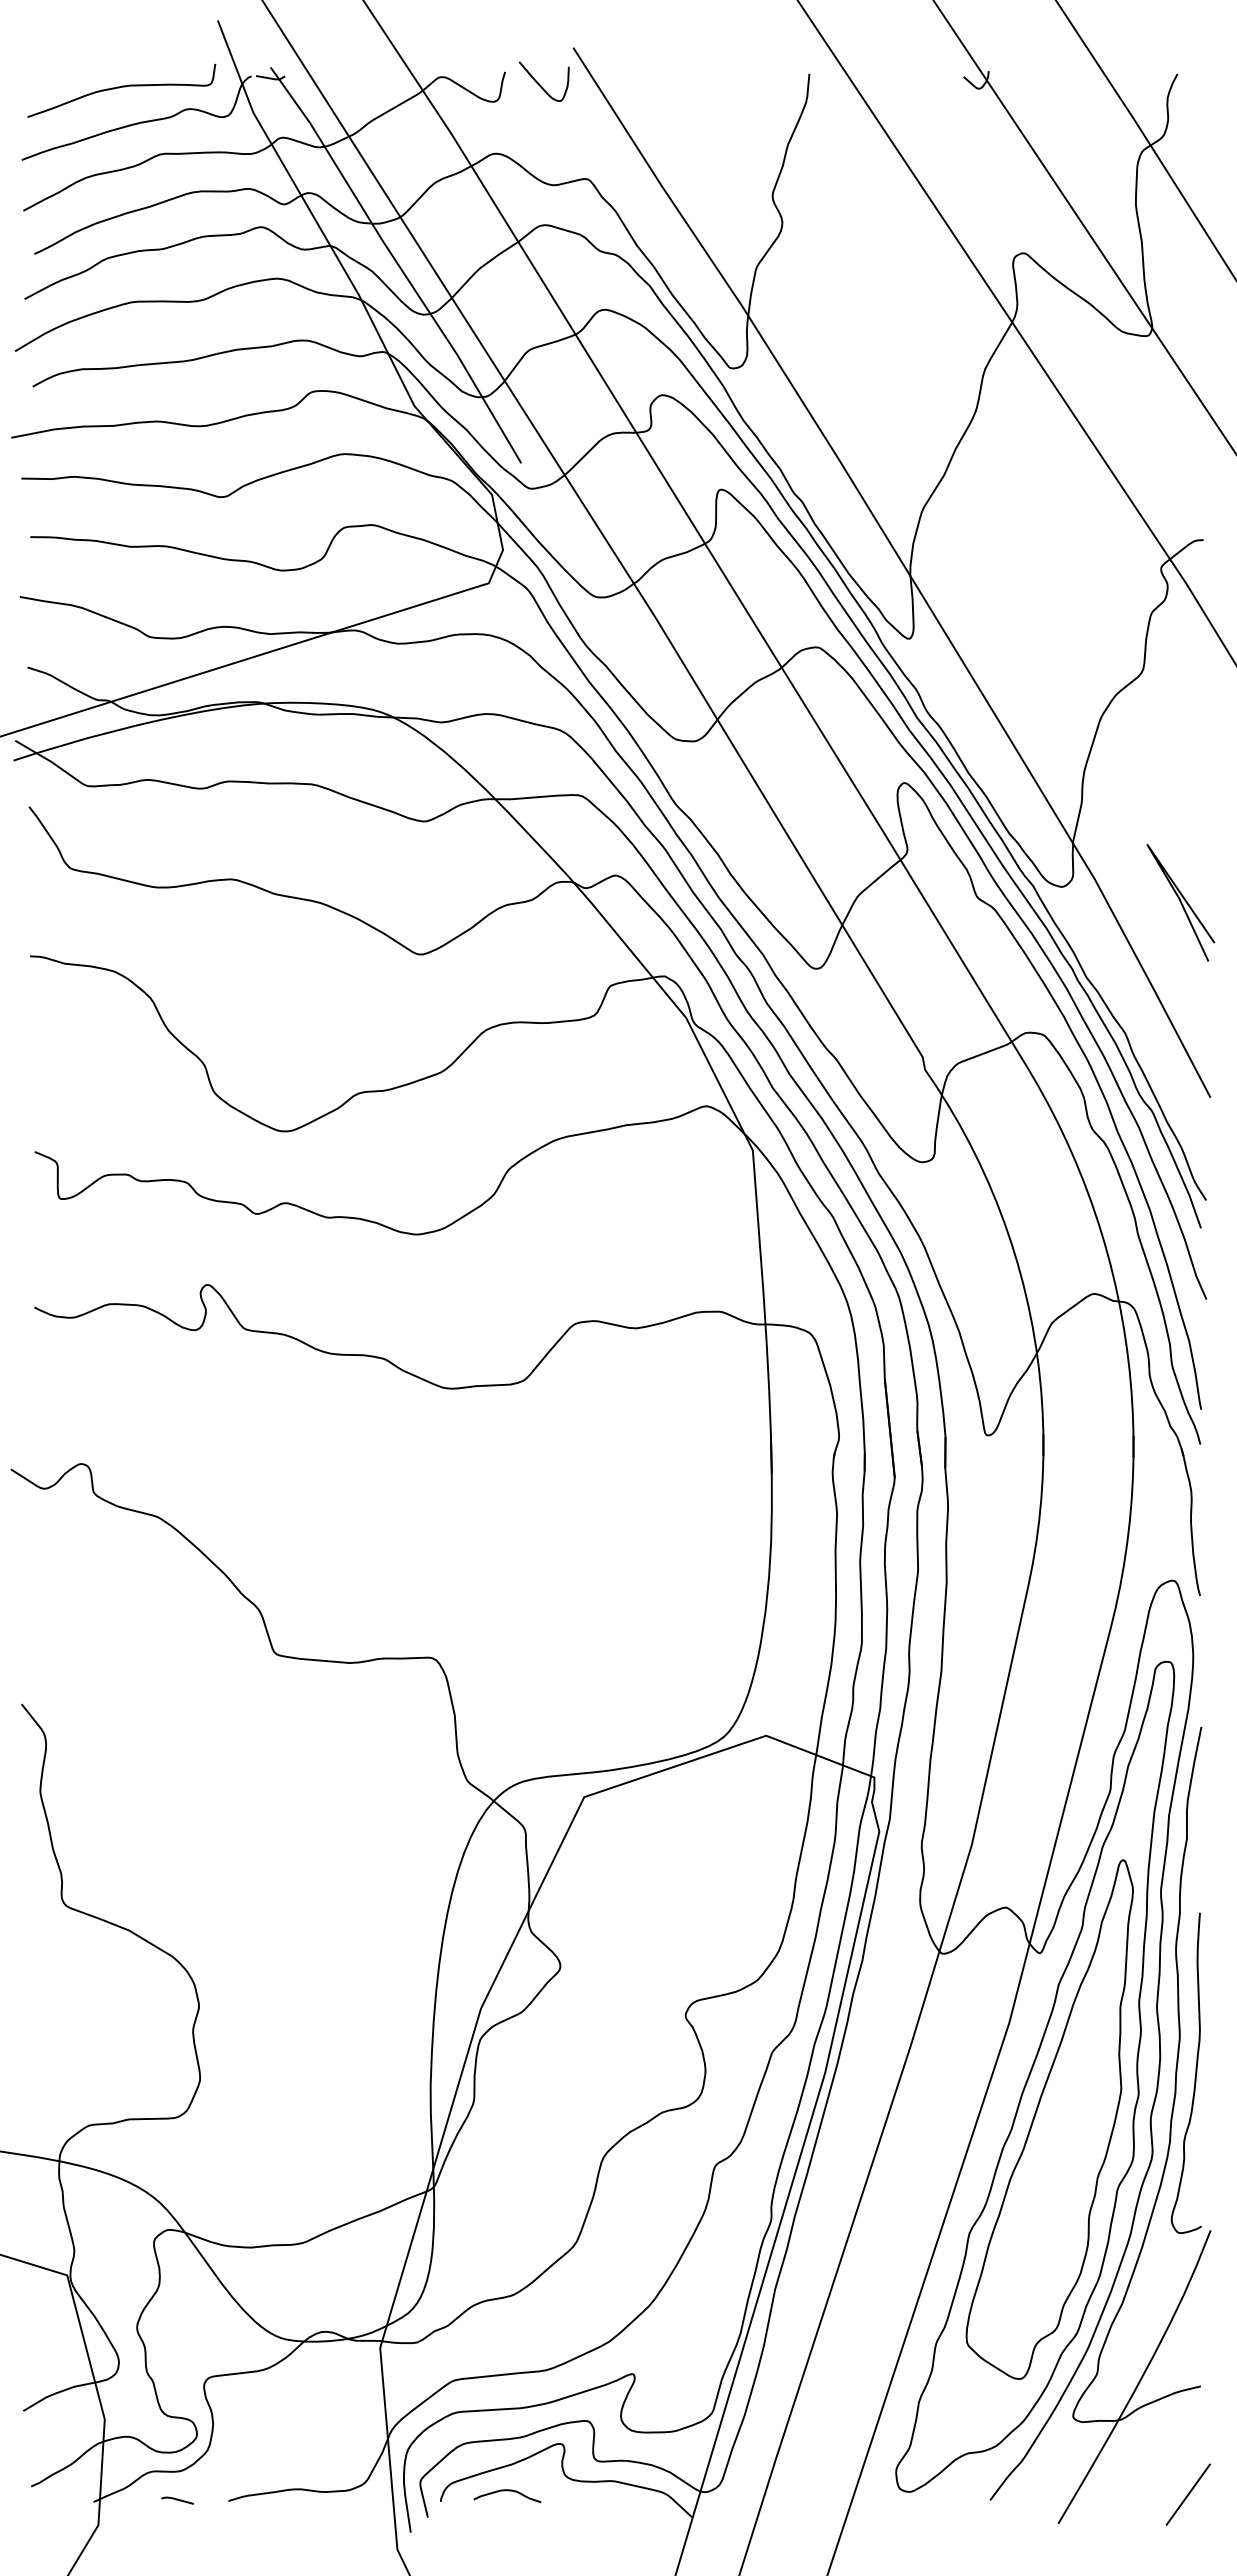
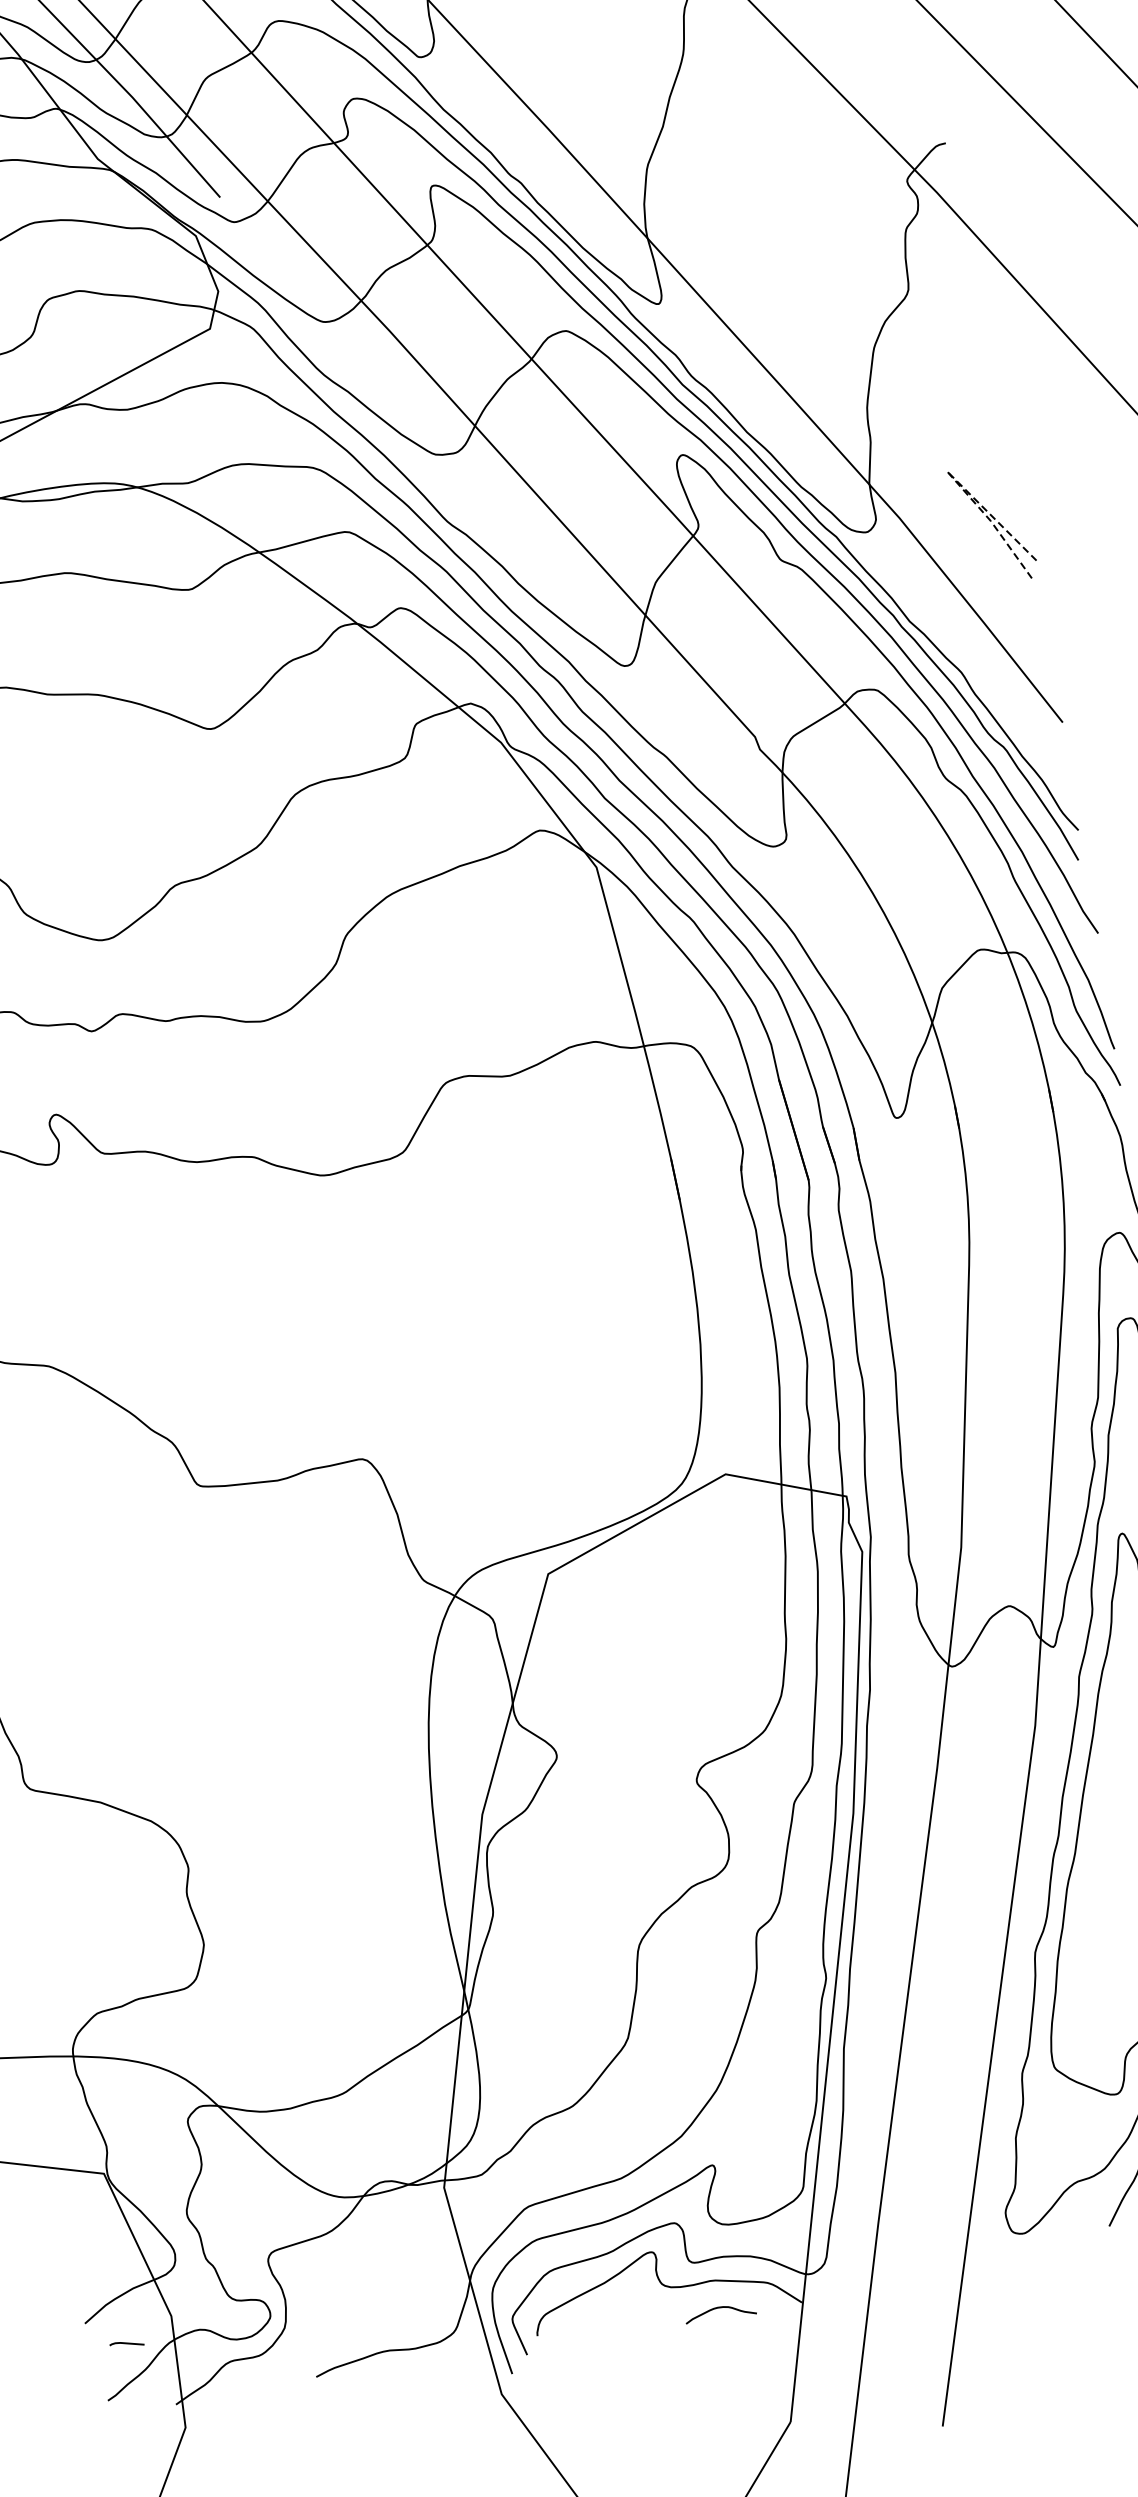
line: (1150, 850) -> (951, 476), solid -> dashed
curve: (507, 2491) -> (719, 2308), moved
line: (177, 2500) -> (126, 2344), moved

